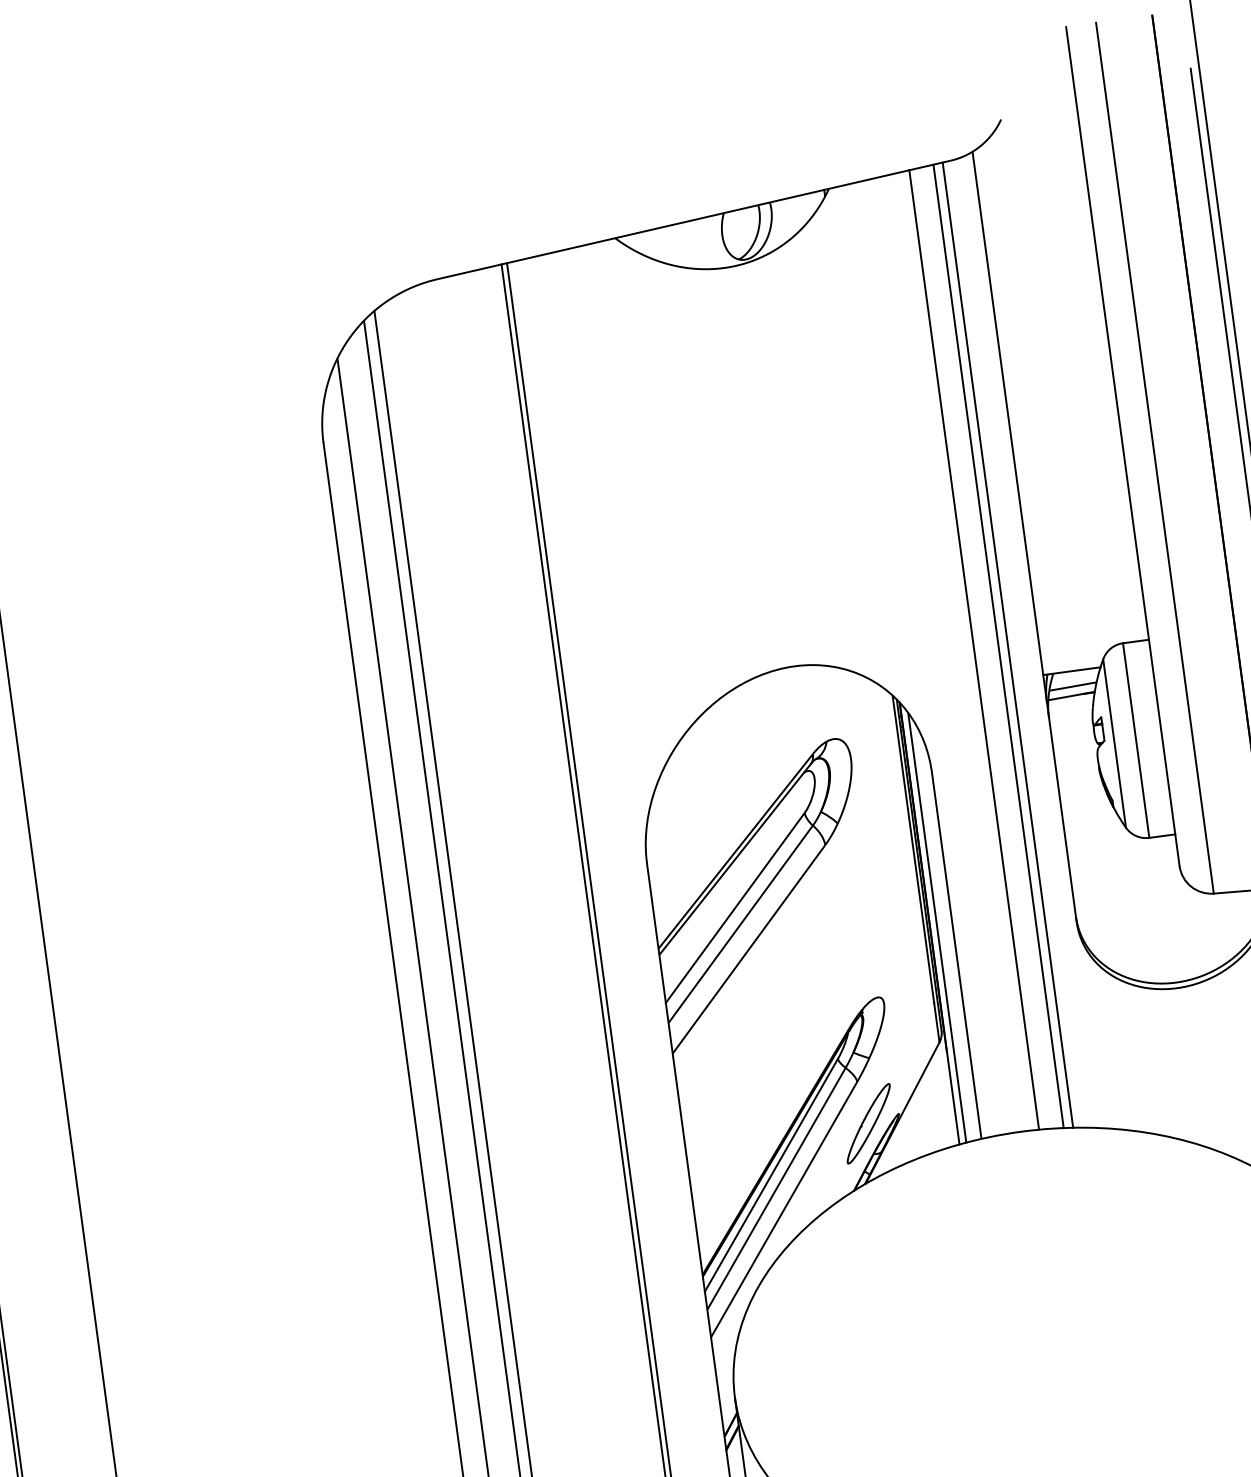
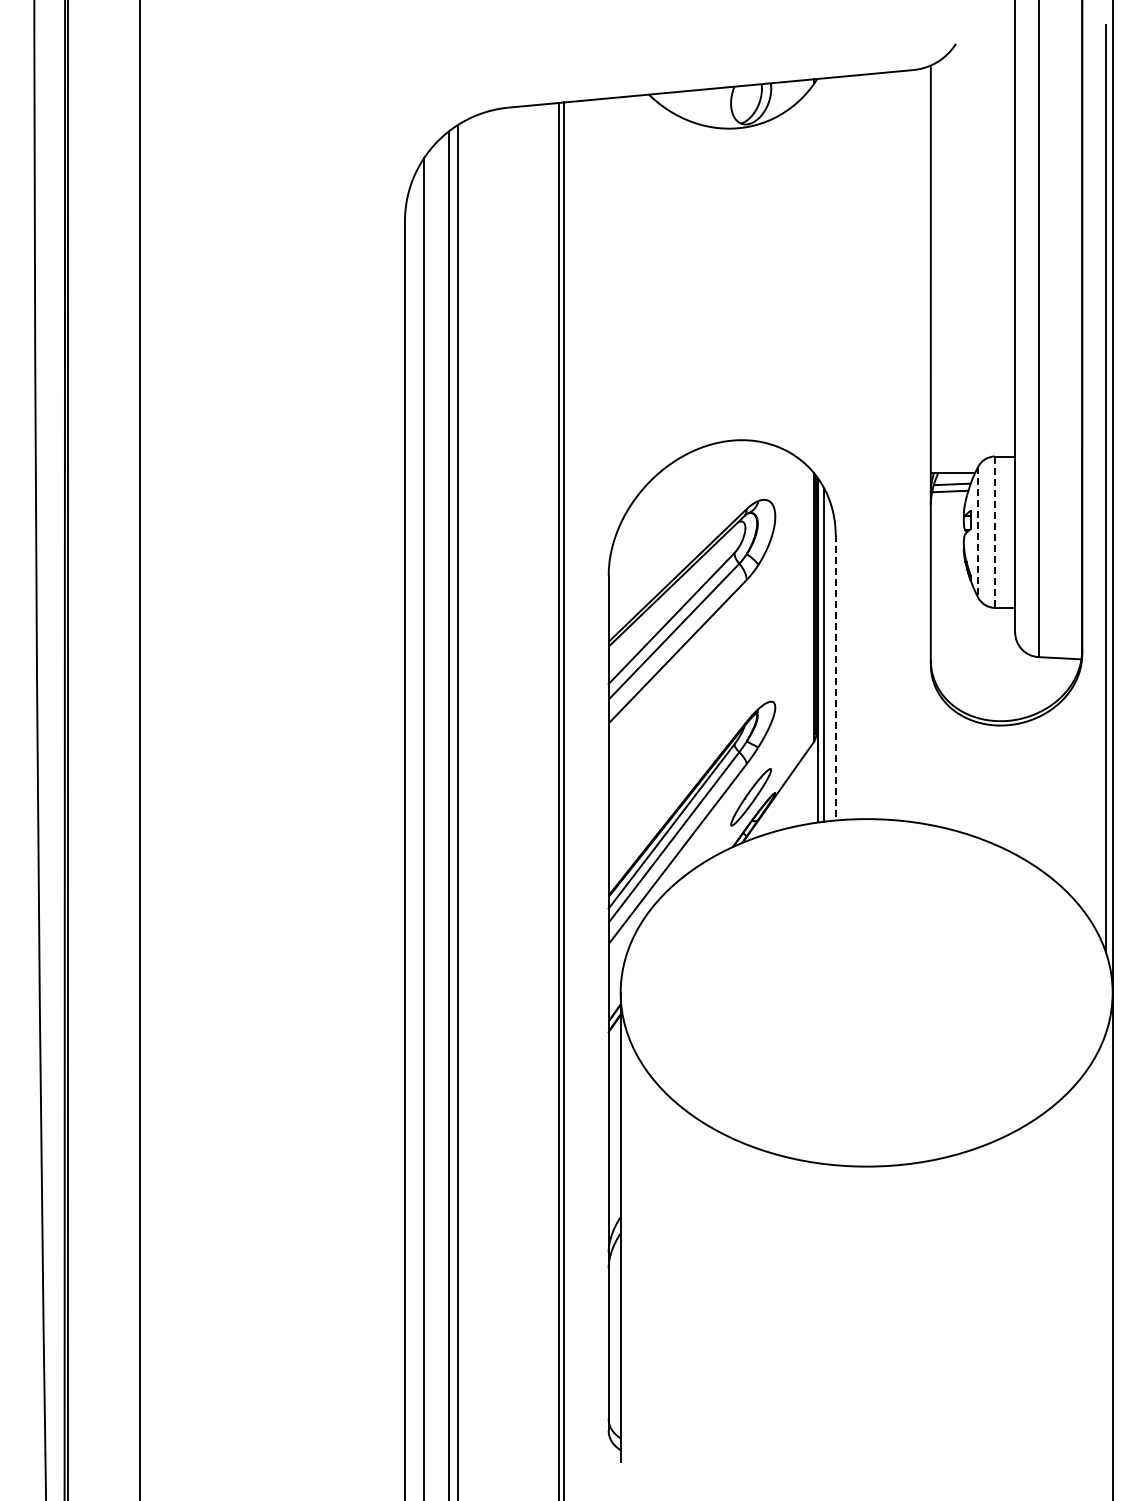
line: (1007, 644) -> (906, 445), removed
line: (998, 645) -> (899, 445), removed
line: (973, 649) -> (880, 445), removed
line: (1136, 740) -> (995, 532), solid -> dashed
line: (1114, 743) -> (978, 532), solid -> dashed
line: (956, 956) -> (835, 678), solid -> dashed

